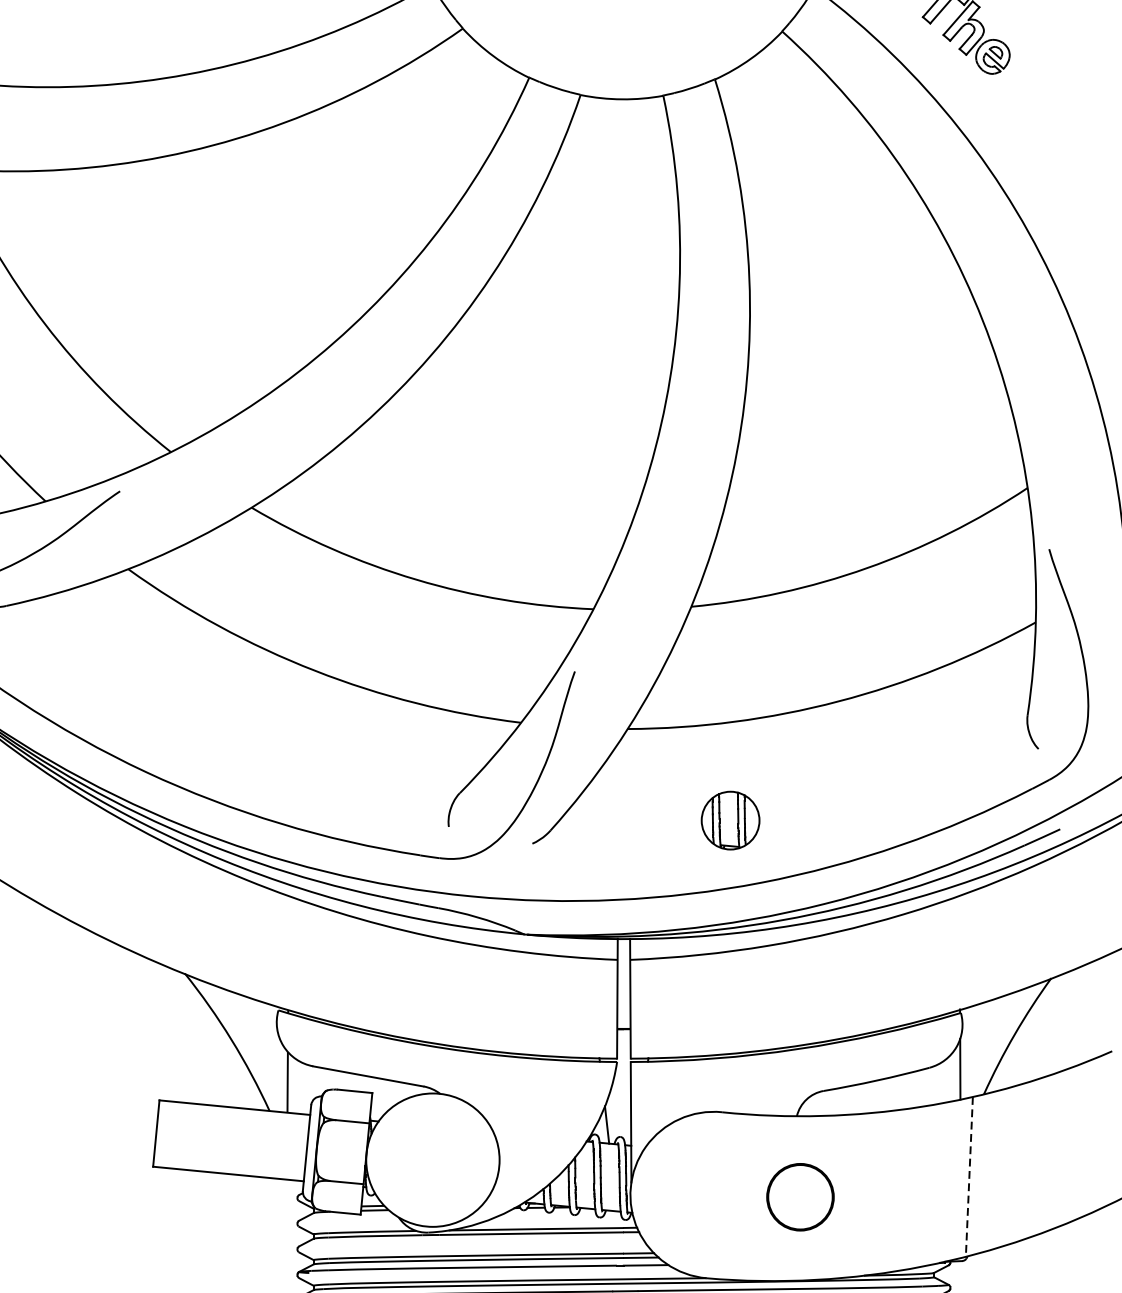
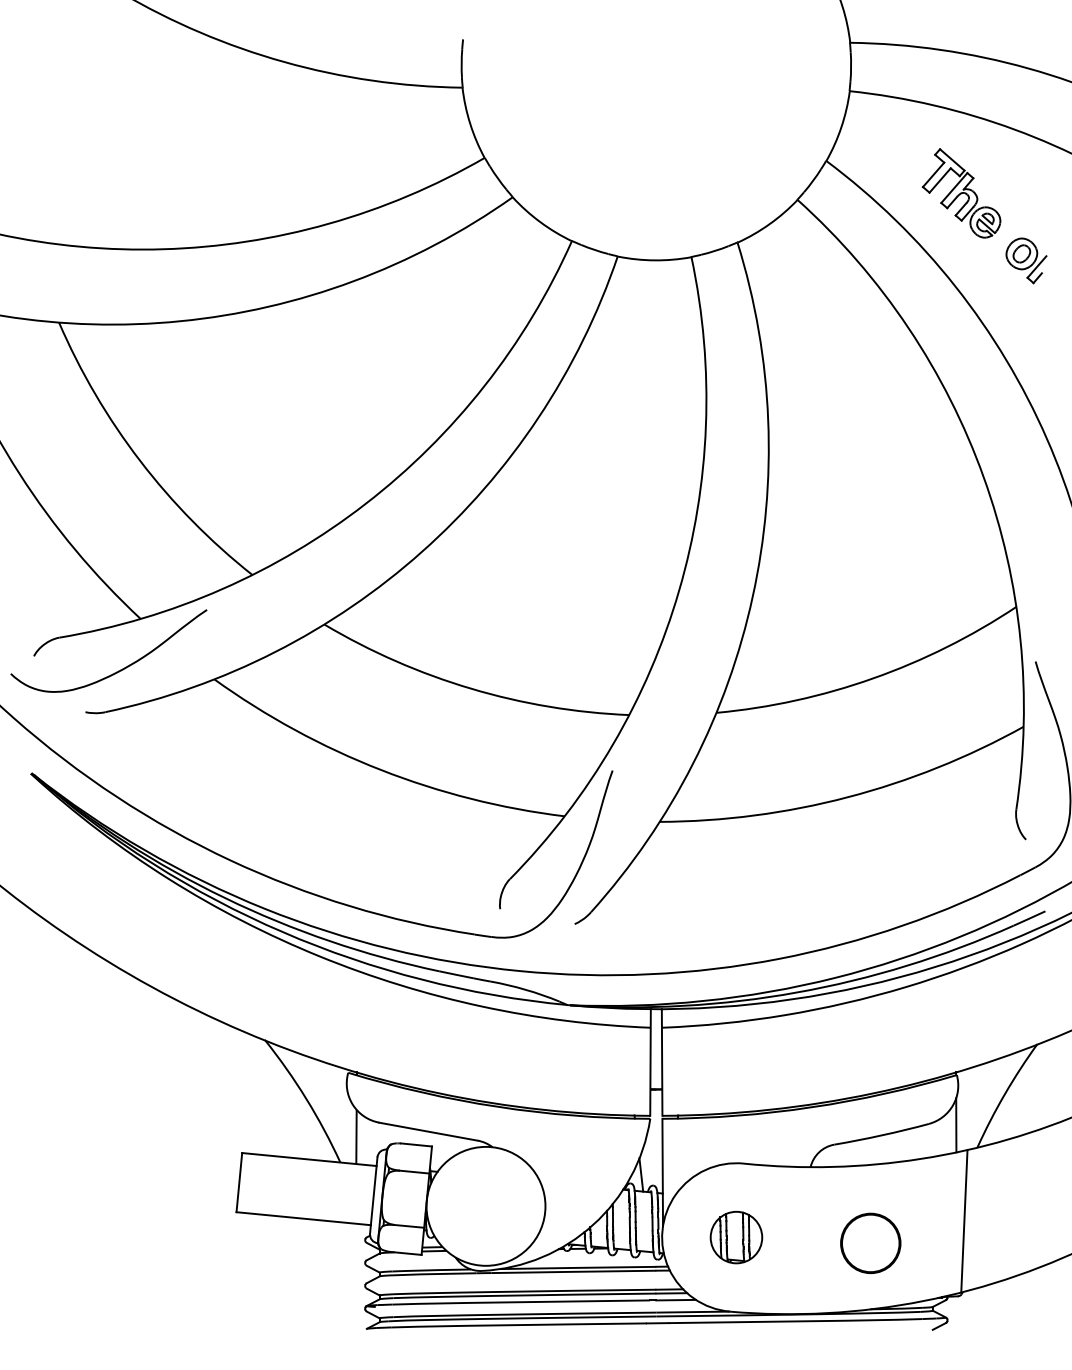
part: (1039, 99) -> (1026, 260), added
part: (730, 820) -> (736, 1237), moved
line: (969, 1177) -> (964, 1221), dashed -> solid
part: (800, 1196) -> (870, 1242), moved

